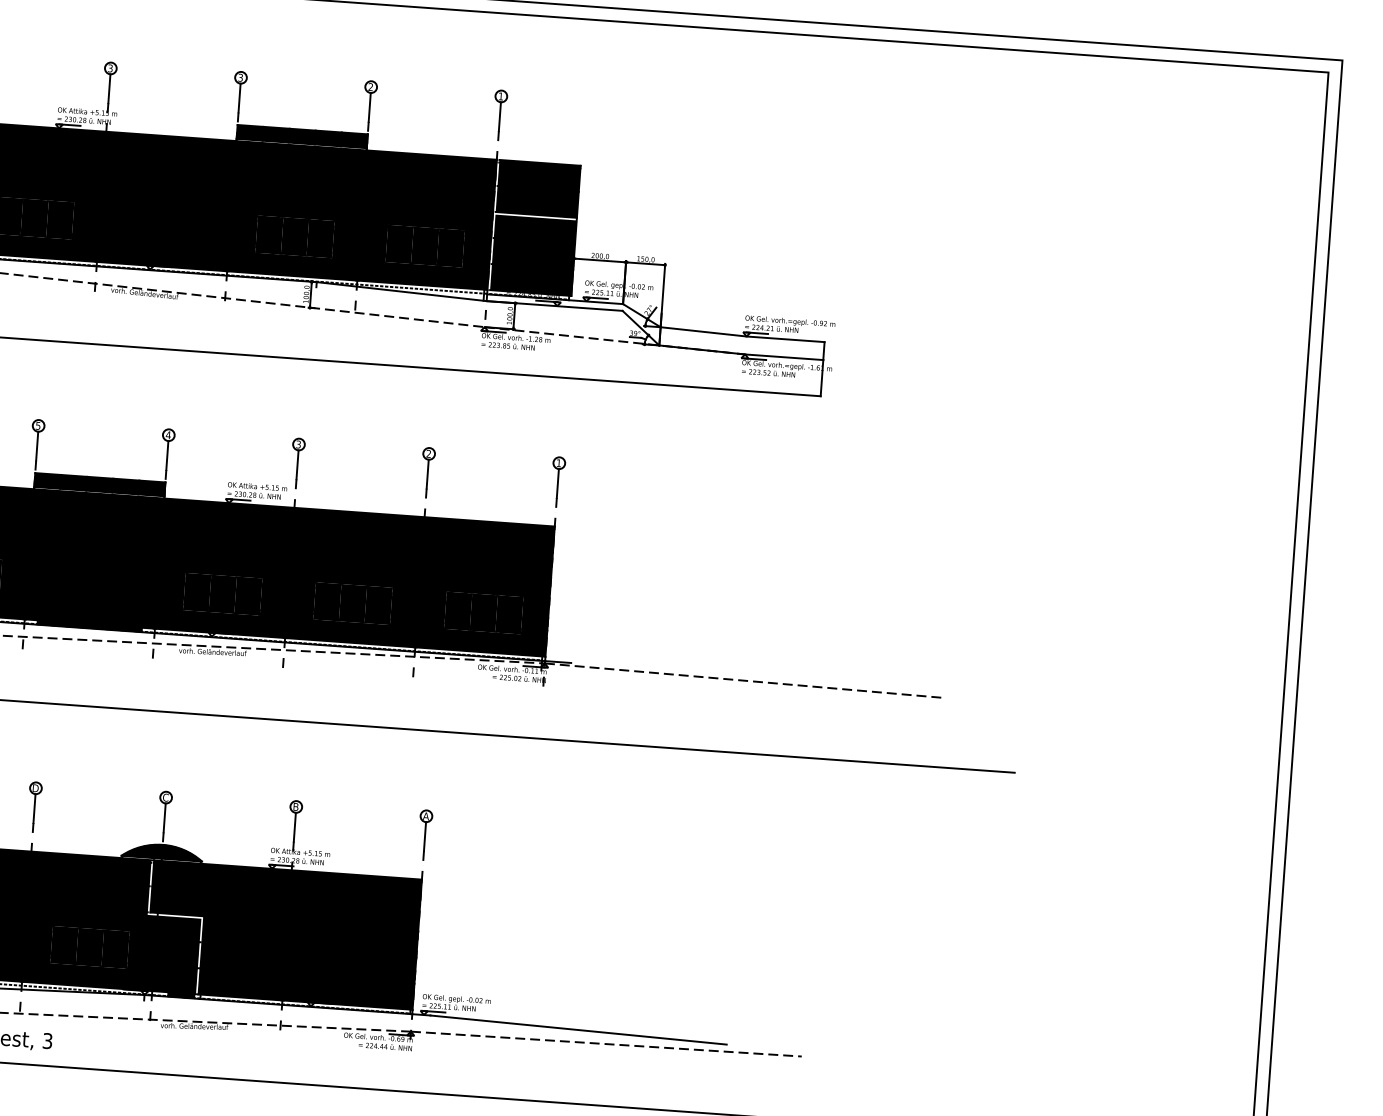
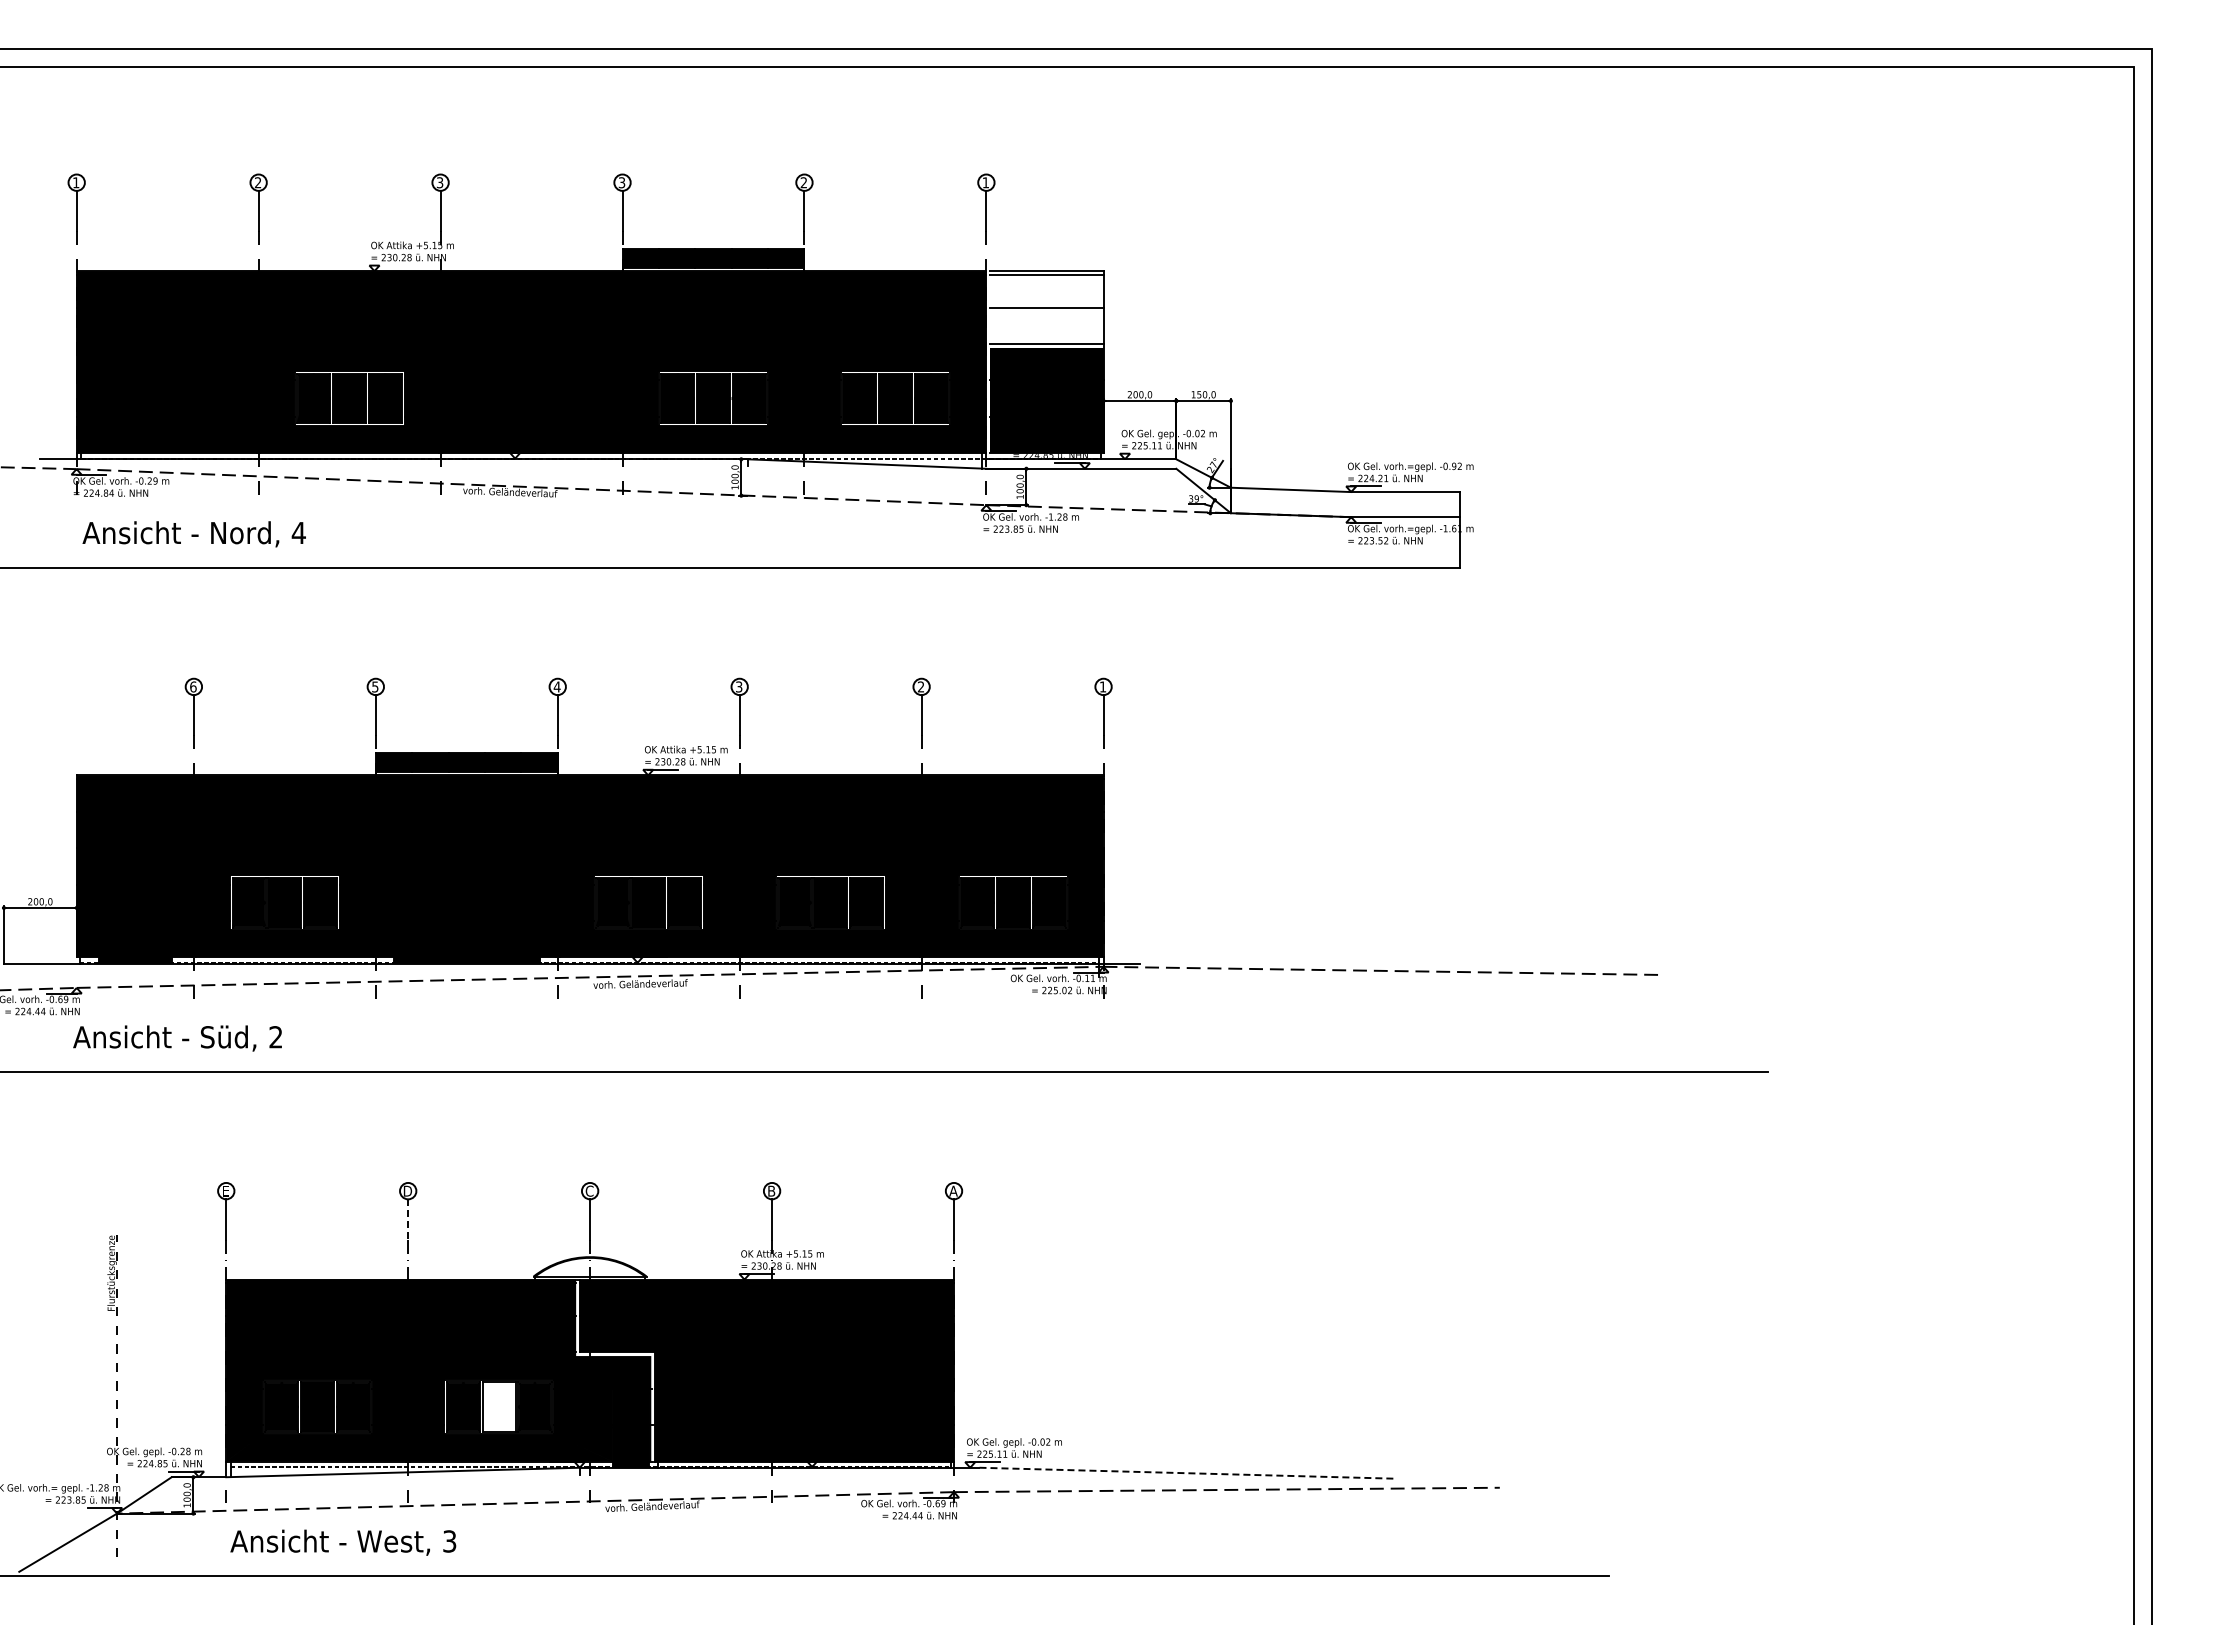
line: (70, 125) -> (389, 265), removed
fill: (537, 188) -> (1046, 307), removed
line: (597, 298) -> (1139, 453), removed
line: (34, 808) -> (408, 1219), solid -> dashed
fill: (162, 851) -> (590, 1266), removed
fill: (89, 947) -> (498, 1406), removed
line: (579, 1030) -> (1187, 1473), solid -> dashed

